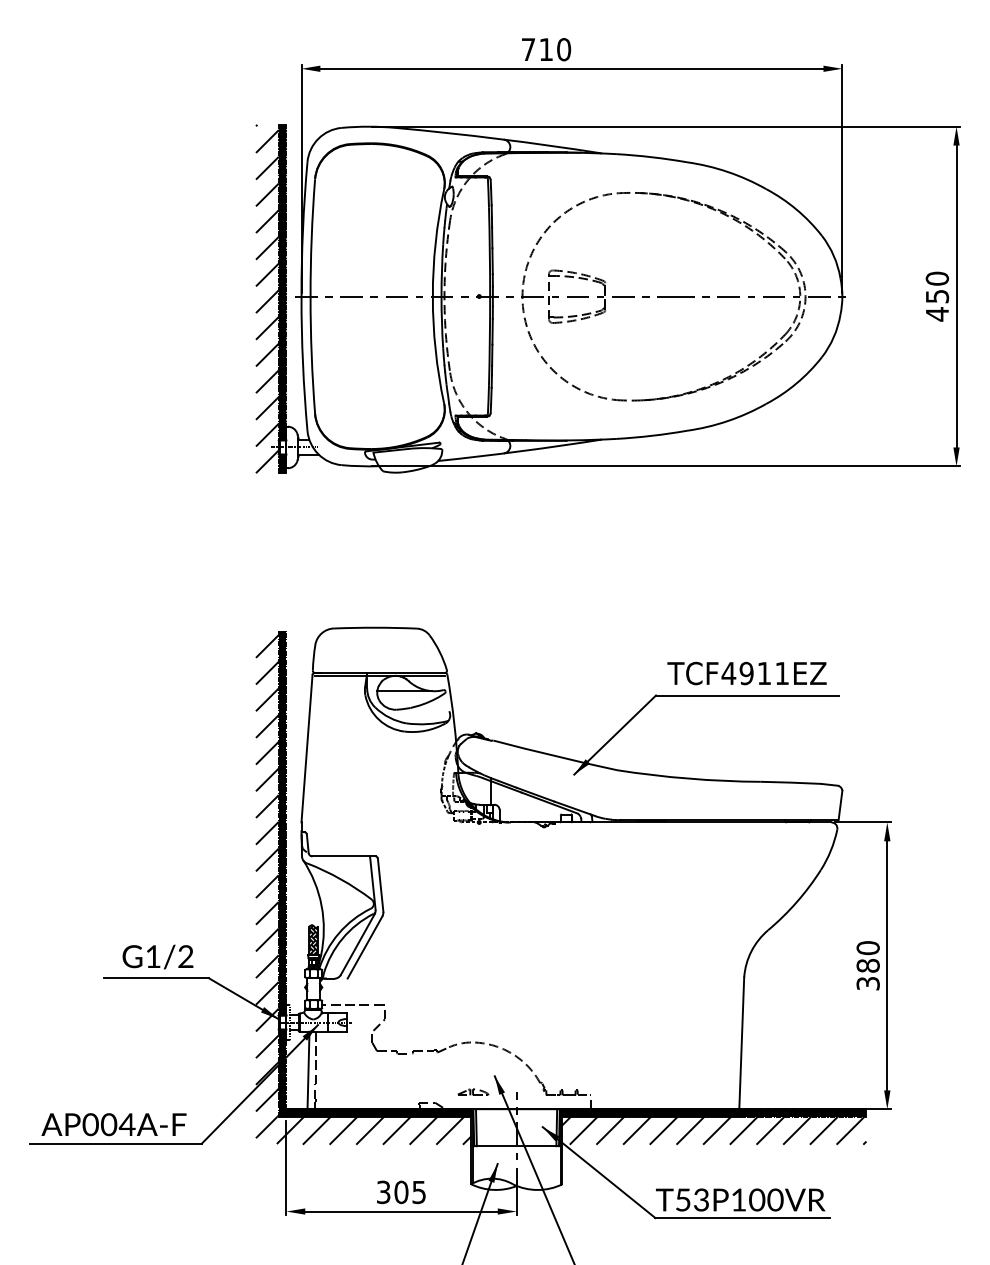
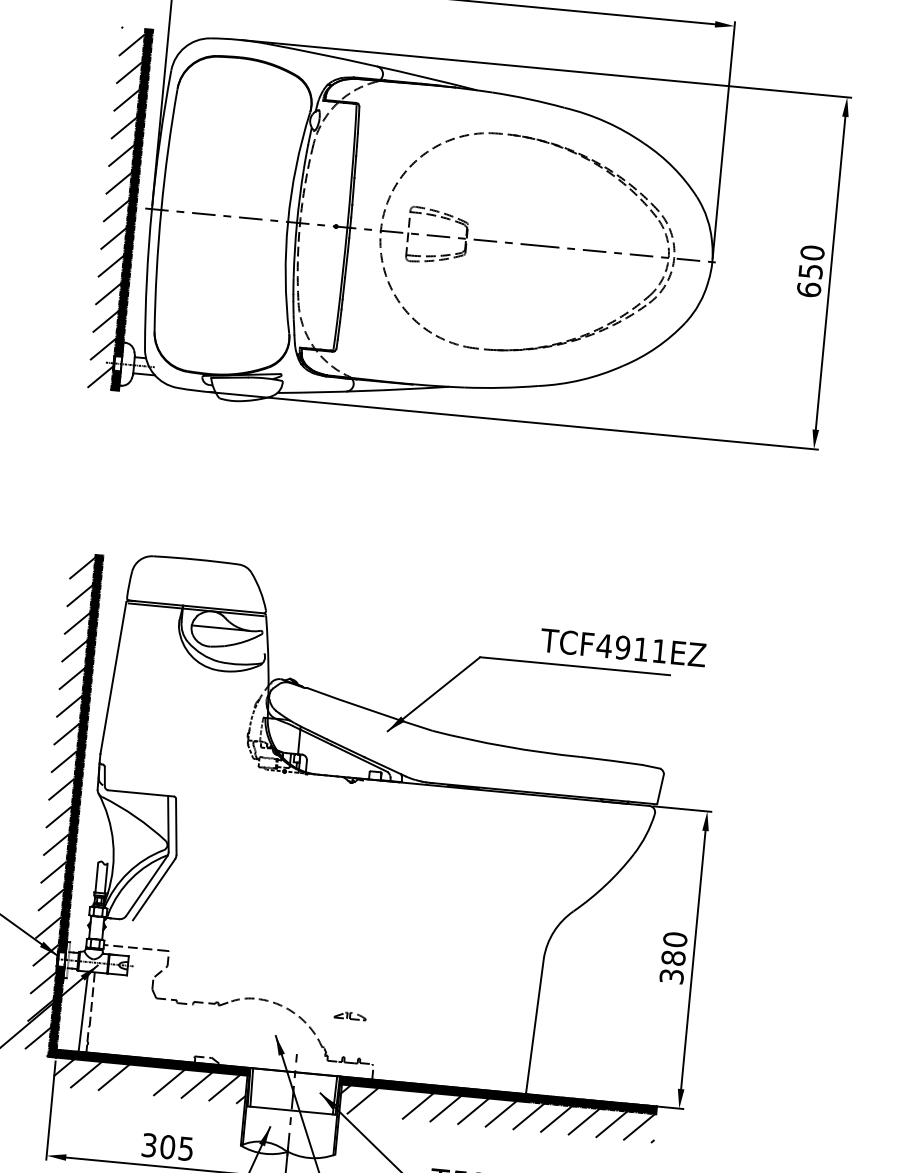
text: (937, 314) -> (809, 290), 450 -> 650
text: (746, 673) -> (622, 647), moved
hatch: (313, 940) -> (101, 877), removed
part: (473, 1091) -> (350, 1015), moved
hatch: (270, 1130) -> (38, 1070), removed
line: (370, 1130) -> (141, 1079), removed
line: (610, 1130) -> (390, 1103), removed

